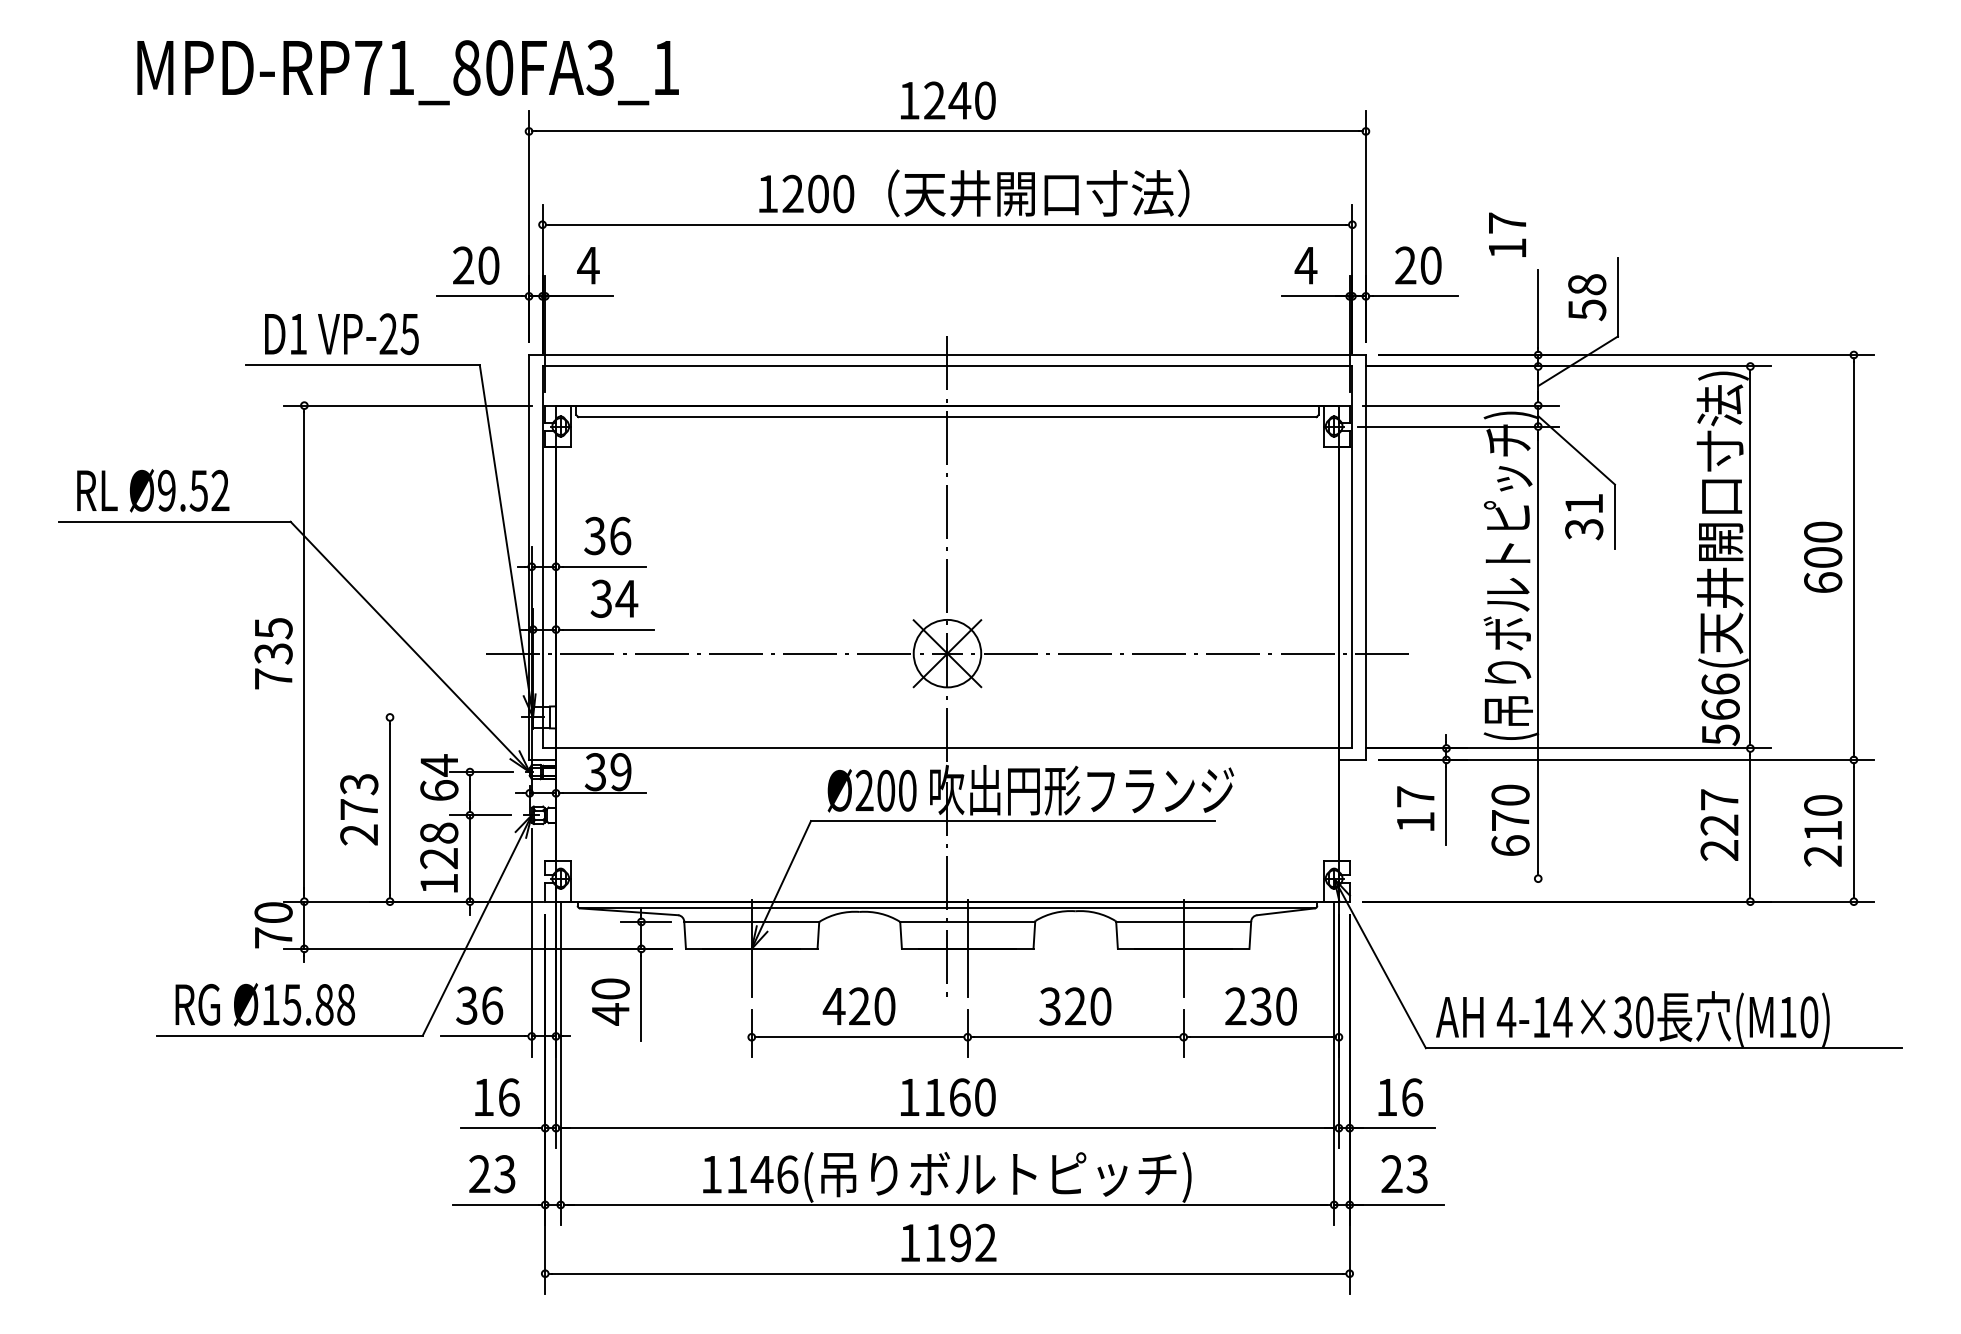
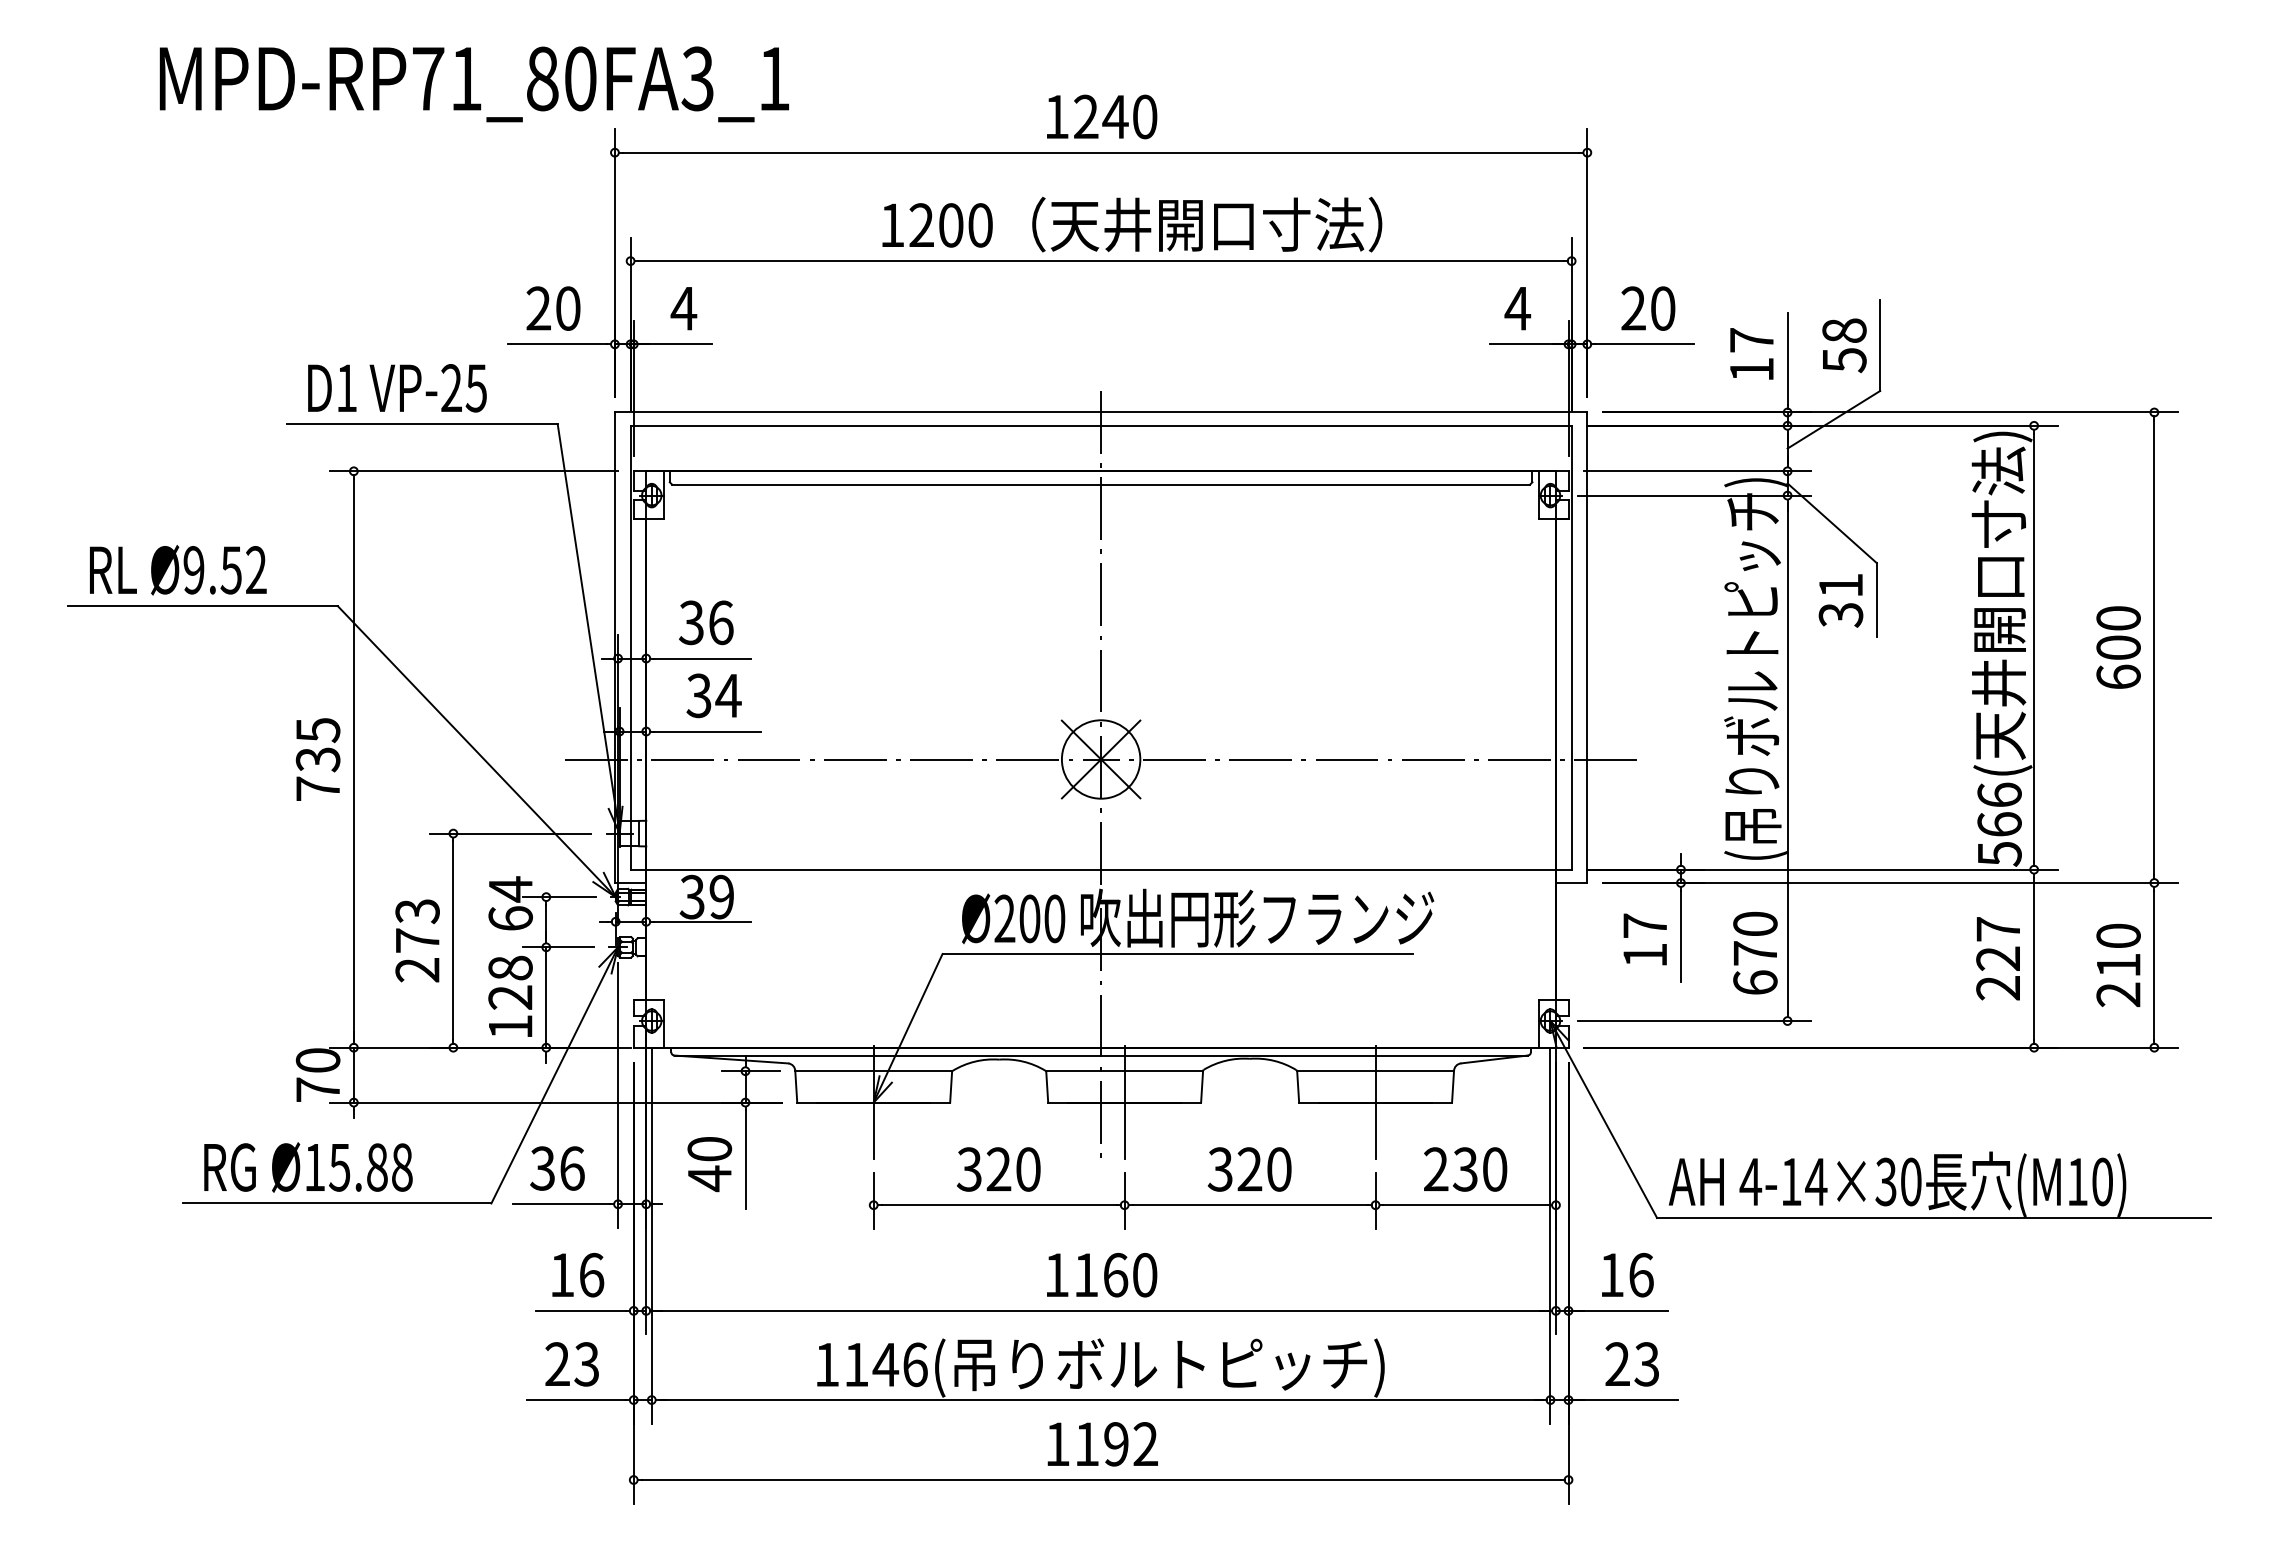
text: (1507, 234) -> (1751, 353), moved
line: (438, 717) -> (509, 833), added
line: (1458, 879) -> (1694, 1021), added
text: (834, 1006) -> (969, 1169), 420 -> 320

